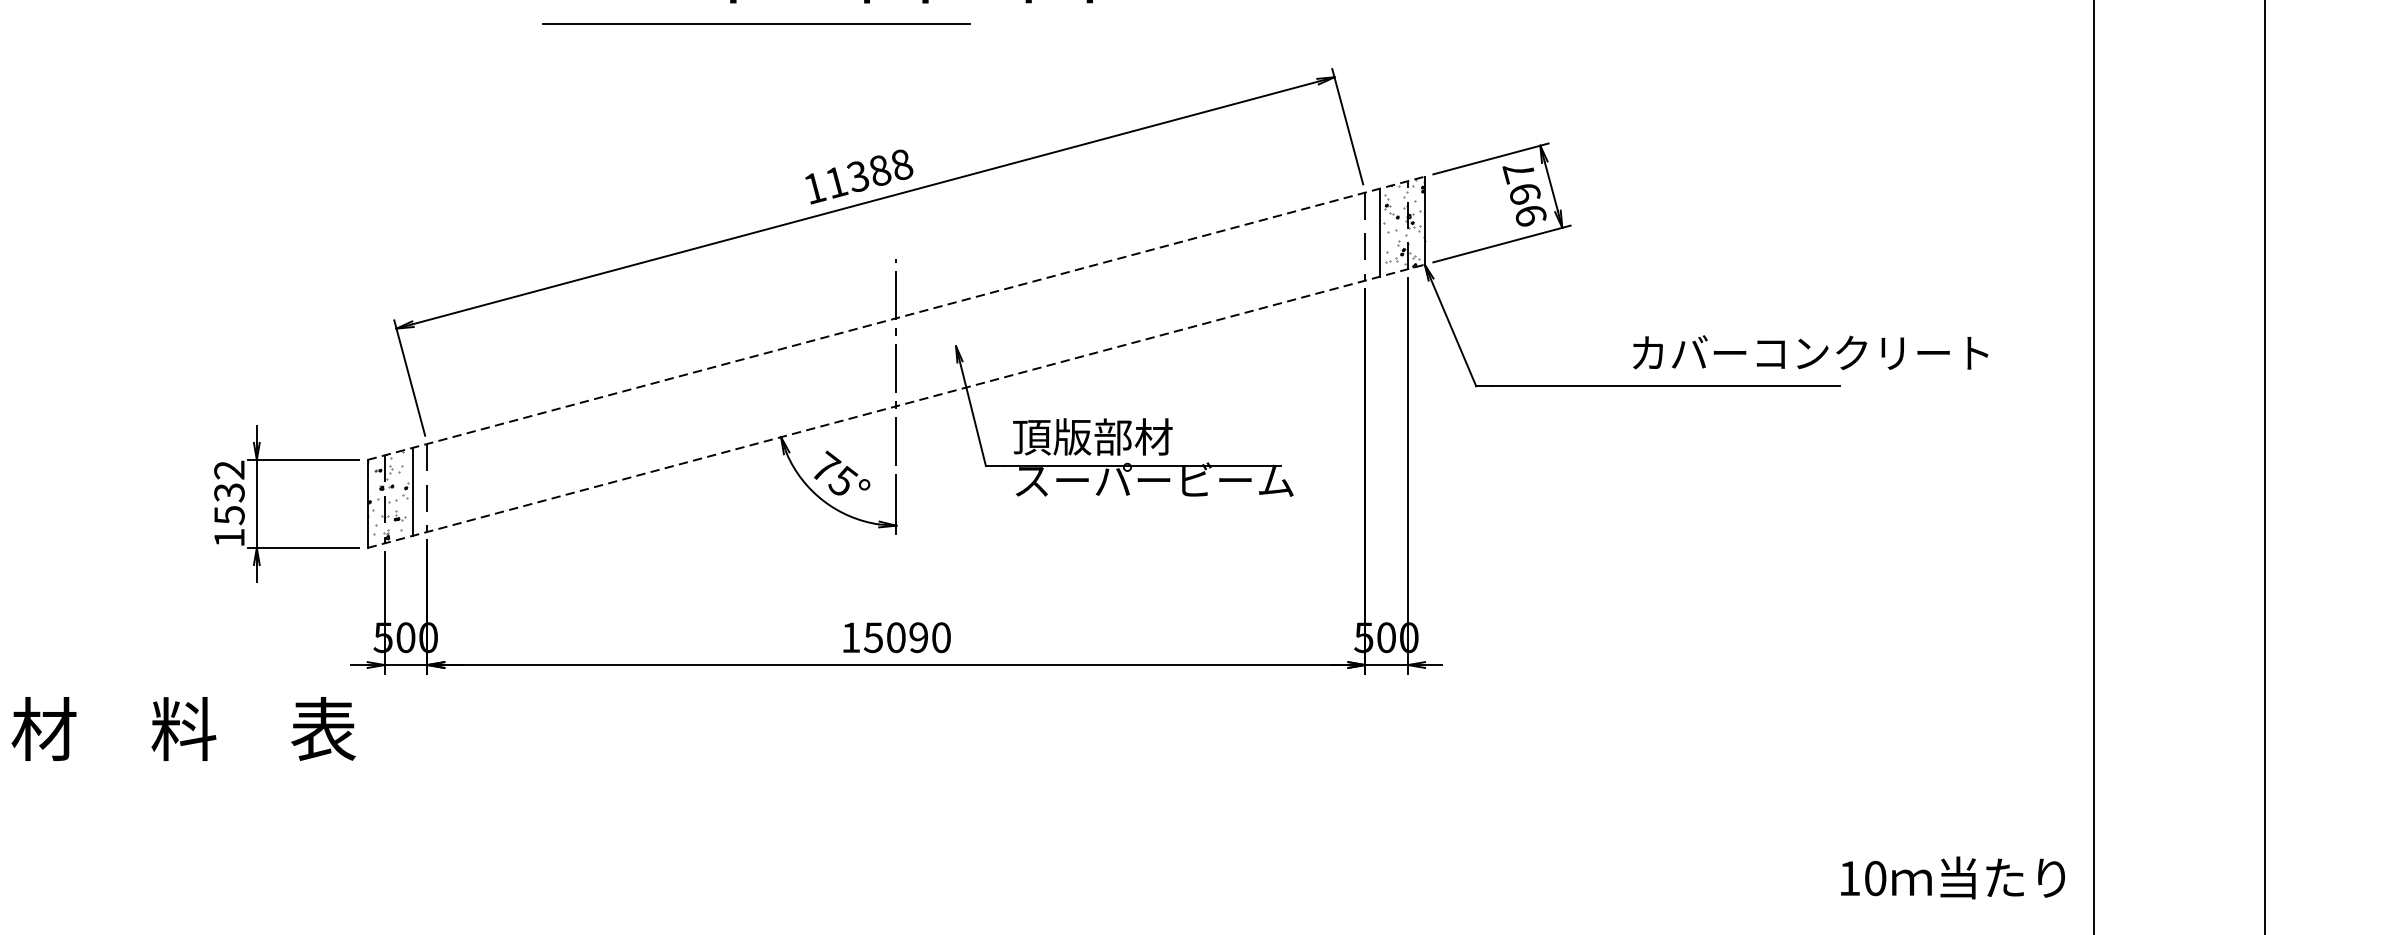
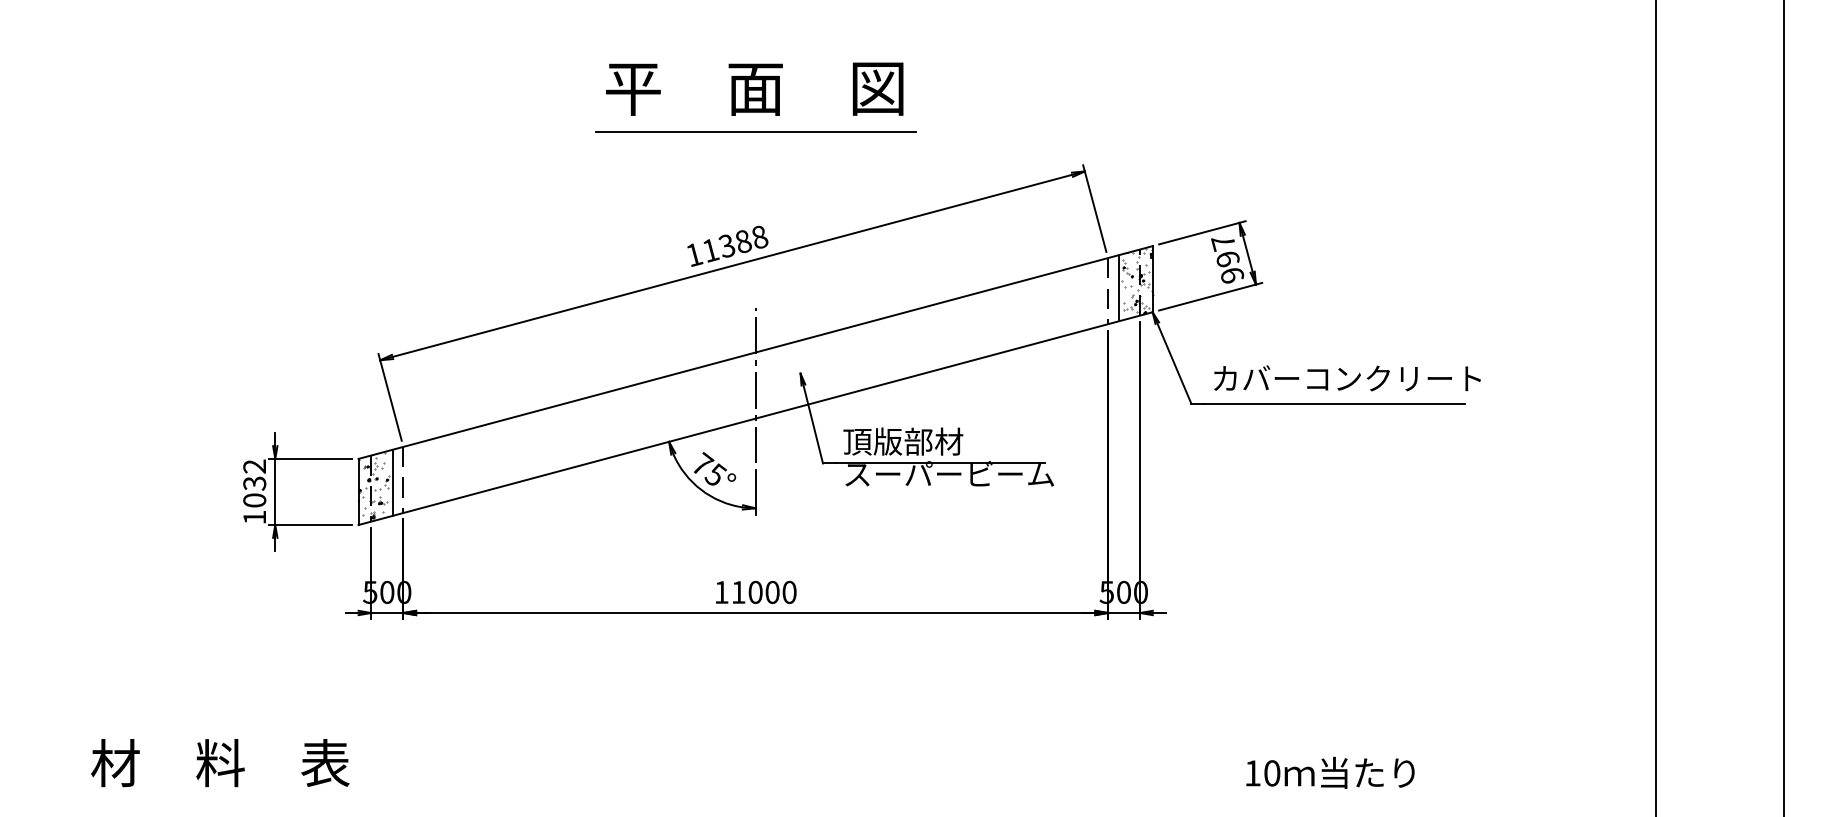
line: (756, 24) -> (755, 131), moved
line: (897, 318) -> (756, 352), dashed -> solid
text: (1810, 352) -> (1347, 378), moved
line: (897, 406) -> (756, 418), dashed -> solid
text: (229, 515) -> (254, 500), 1532 -> 1032
text: (896, 637) -> (755, 592), 15090 -> 11000
text: (183, 729) -> (220, 763), moved
text: (1953, 877) -> (1330, 772), moved

